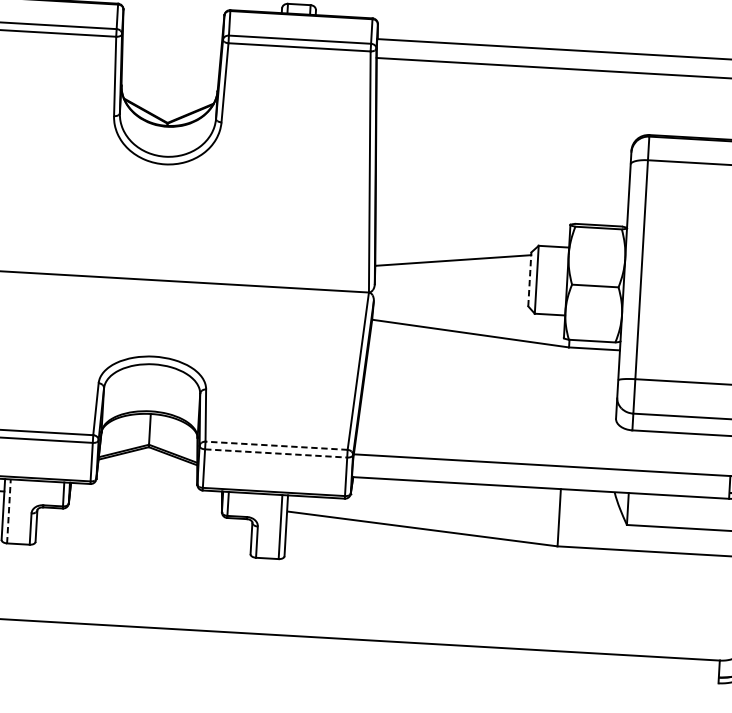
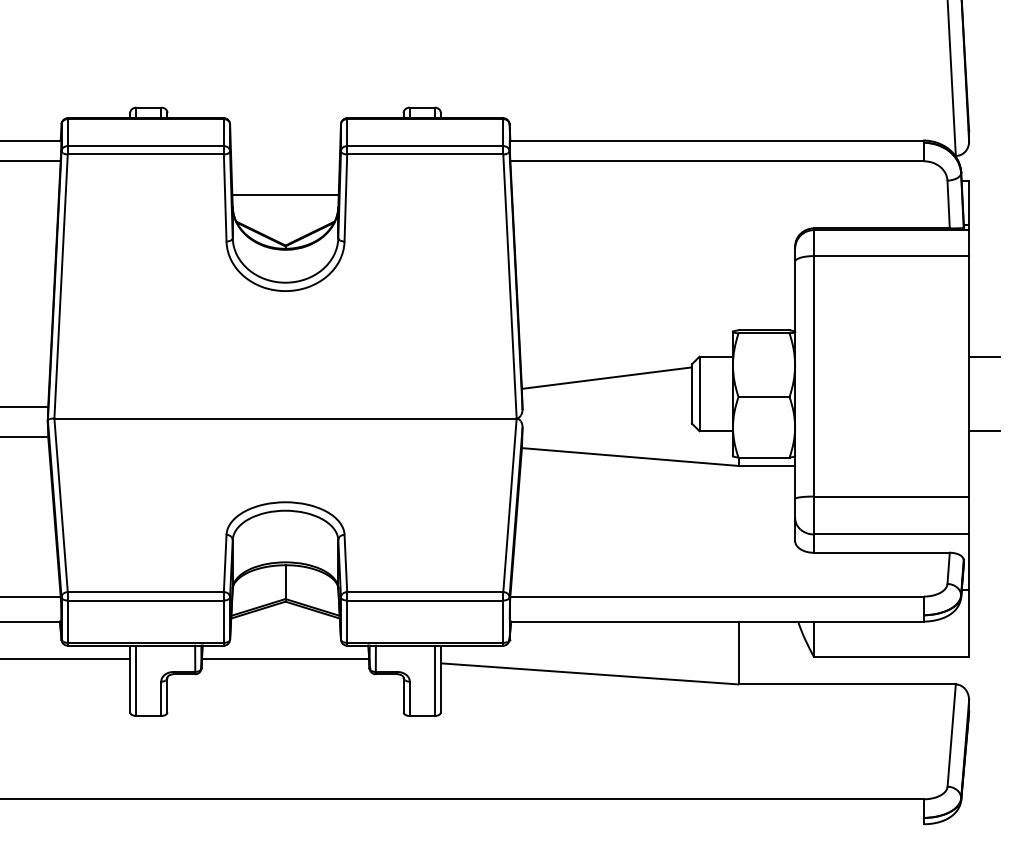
line: (170, 76) -> (285, 194), added
line: (529, 278) -> (691, 393), dashed -> solid
line: (275, 446) -> (424, 592), dashed -> solid
line: (276, 453) -> (425, 600), dashed -> solid
line: (145, 499) -> (285, 659), added
line: (9, 511) -> (136, 680), dashed -> solid

